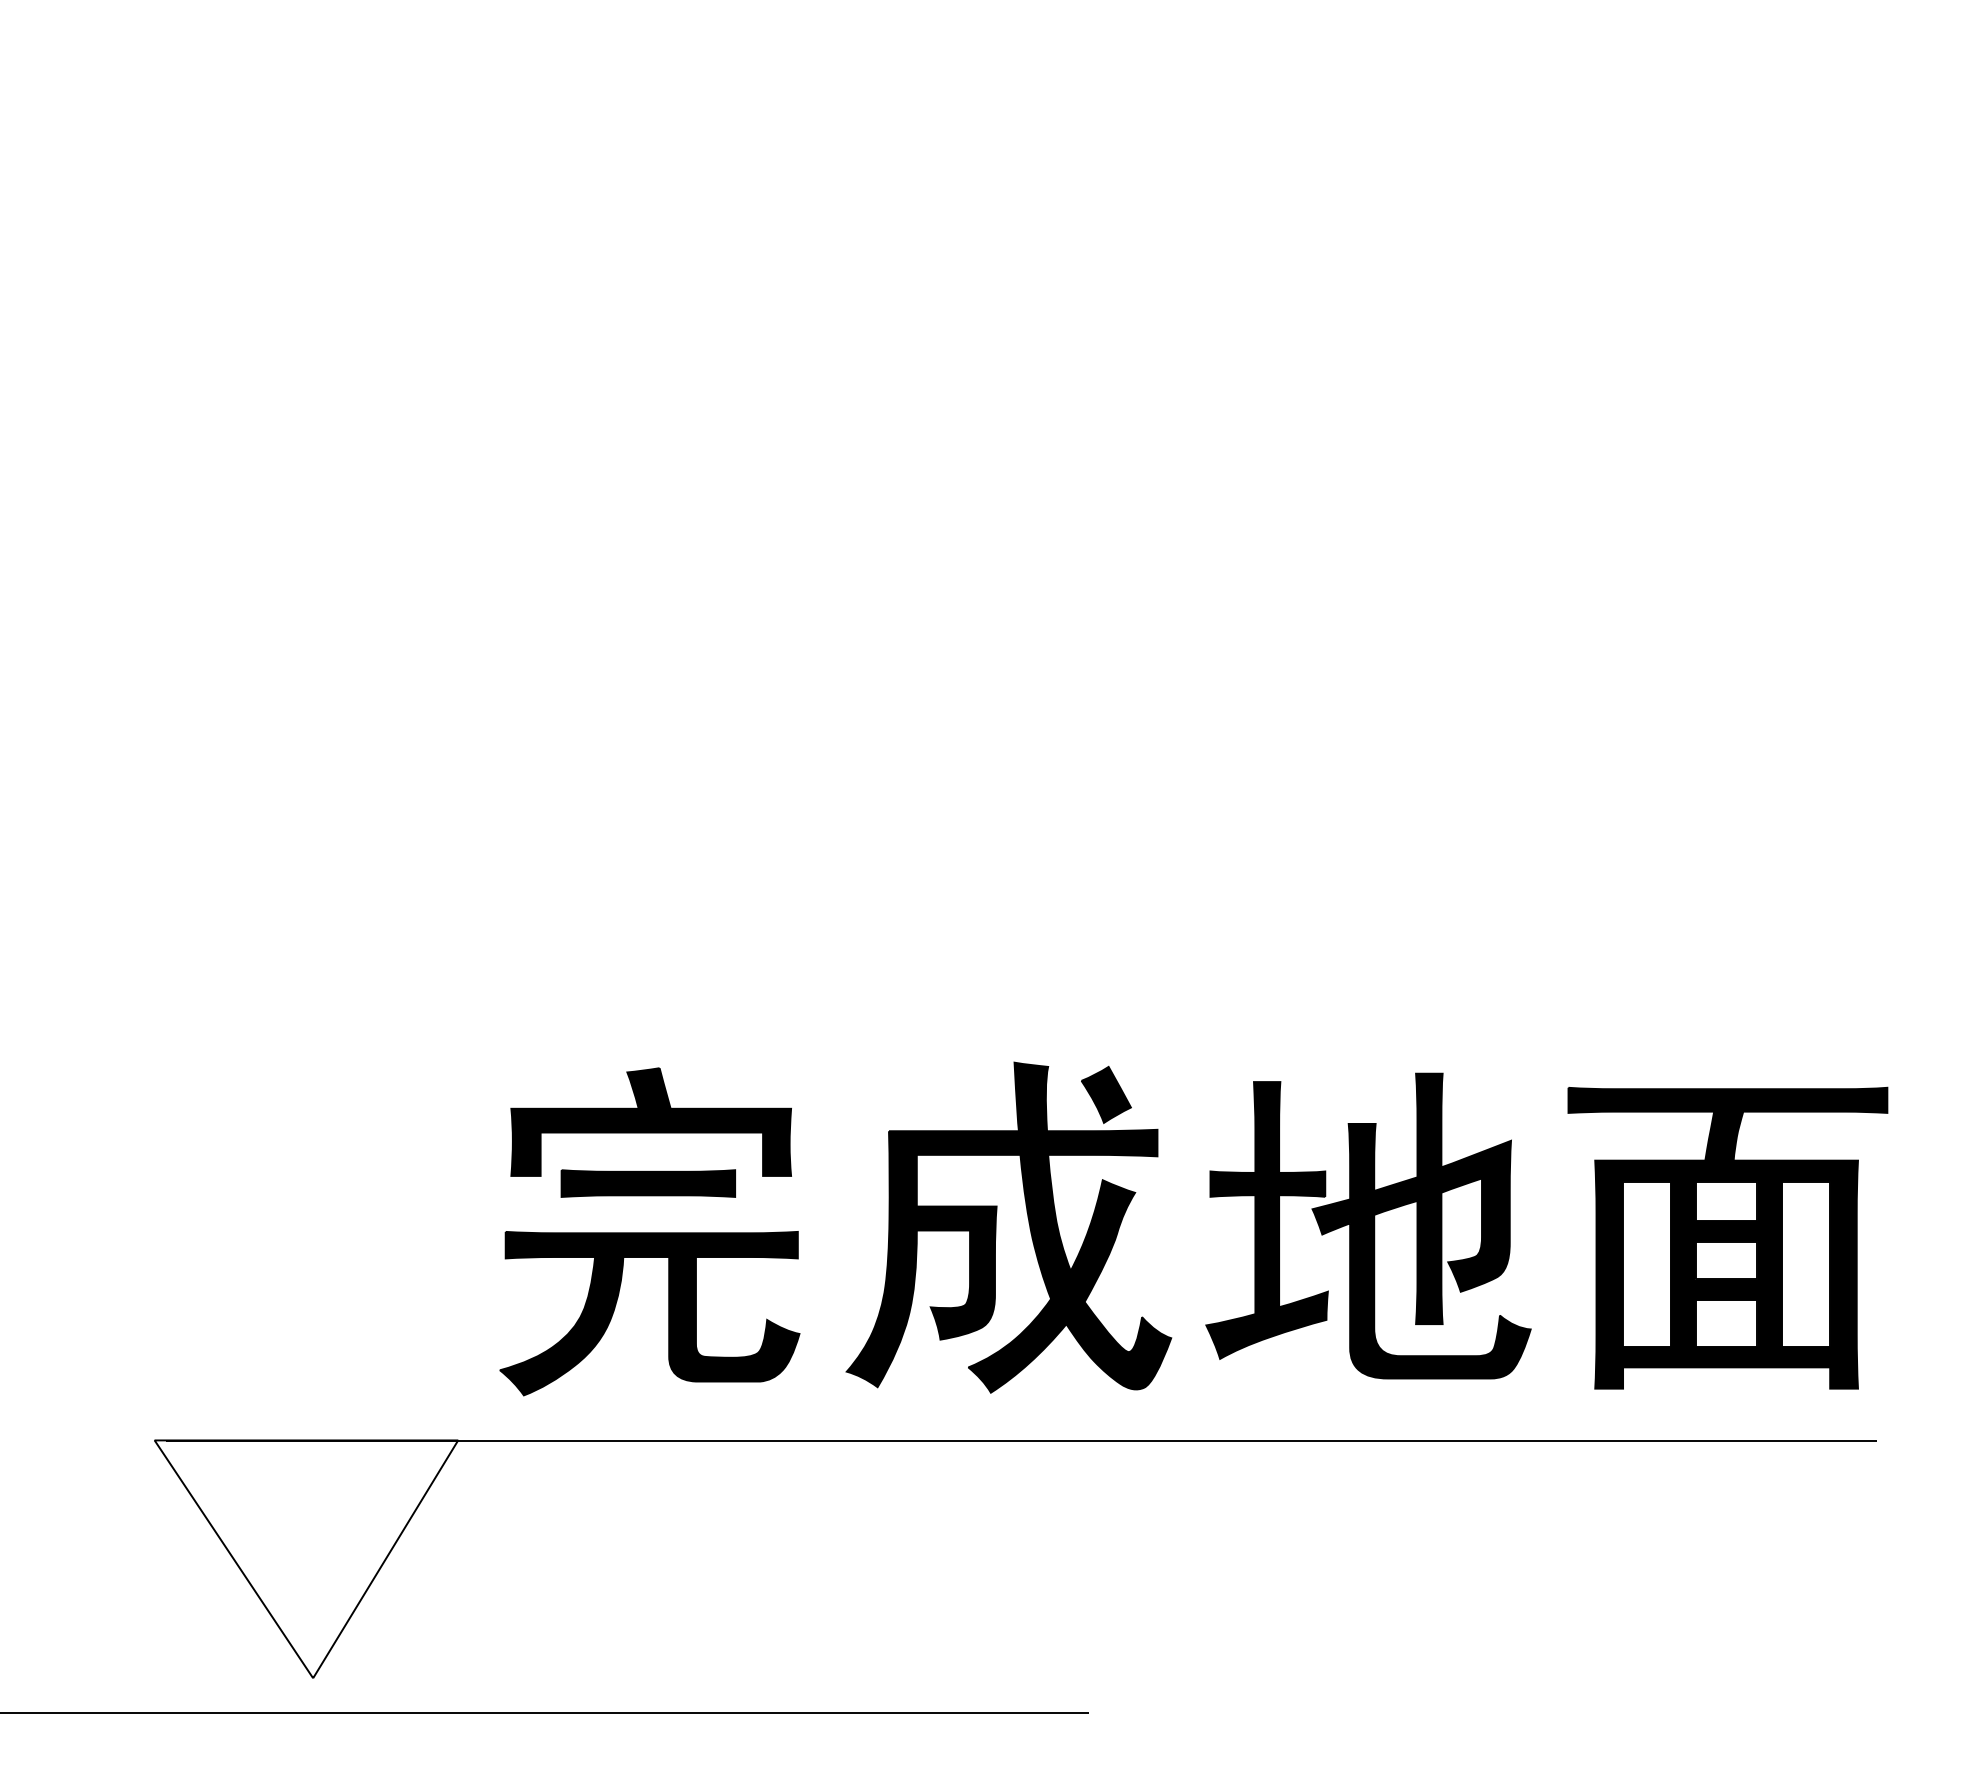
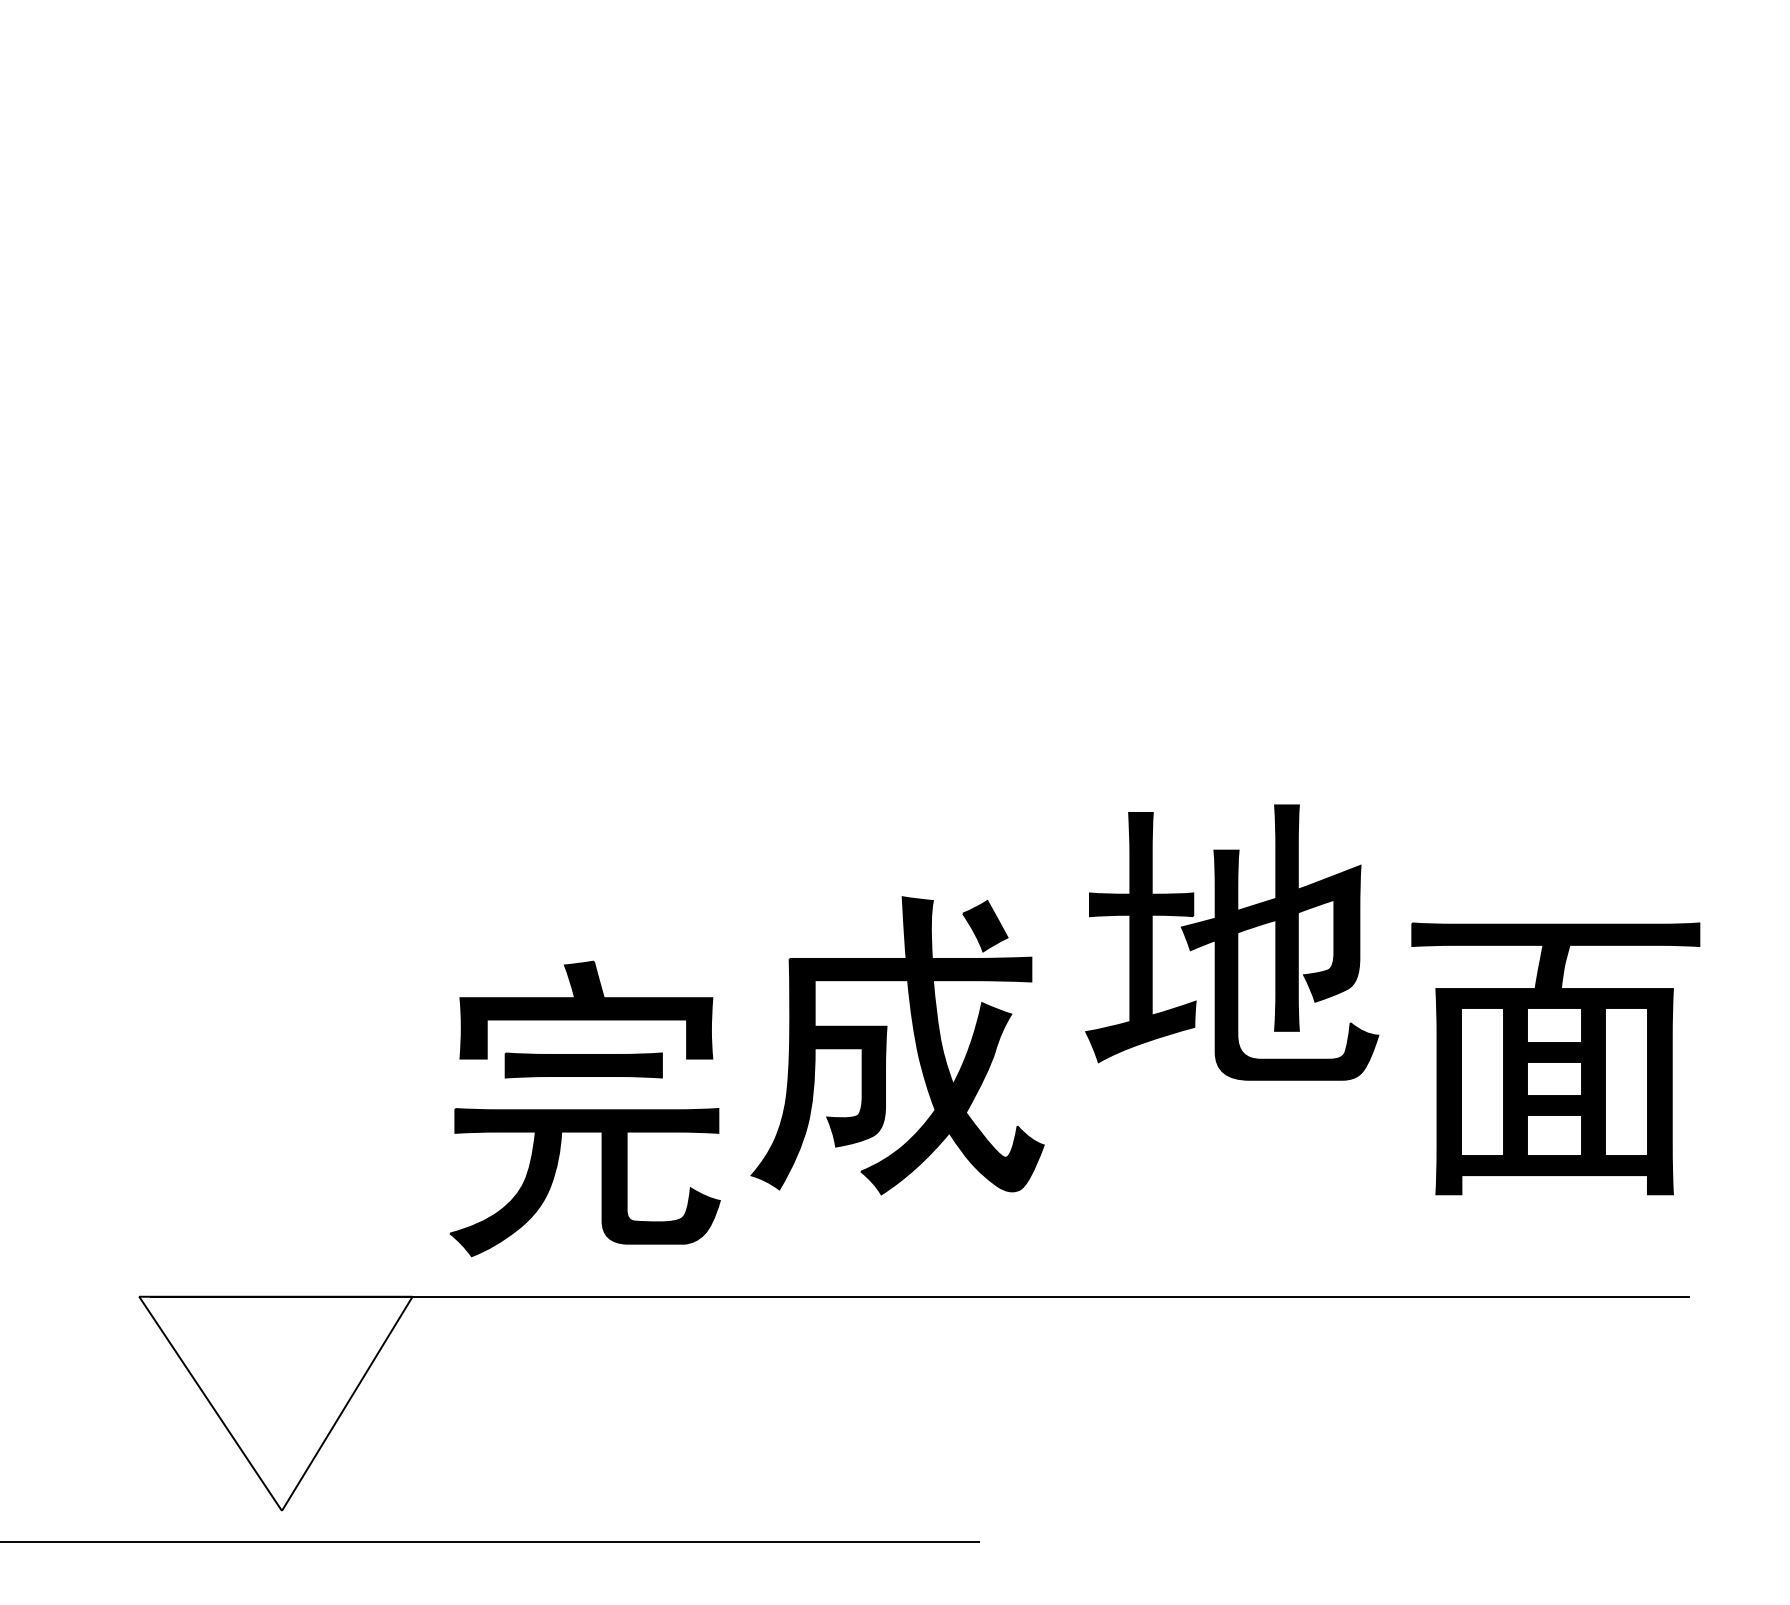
part: (1368, 1225) -> (1232, 942), moved
part: (996, 1227) -> (886, 1045), moved
part: (1727, 1237) -> (1555, 1058), moved

